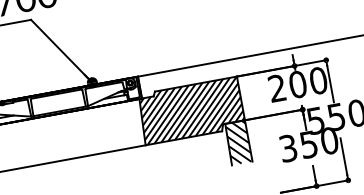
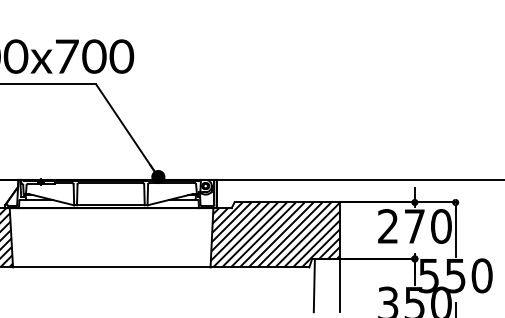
text: (297, 84) -> (414, 226), 200 -> 270
hatch: (238, 142) -> (327, 285), removed

